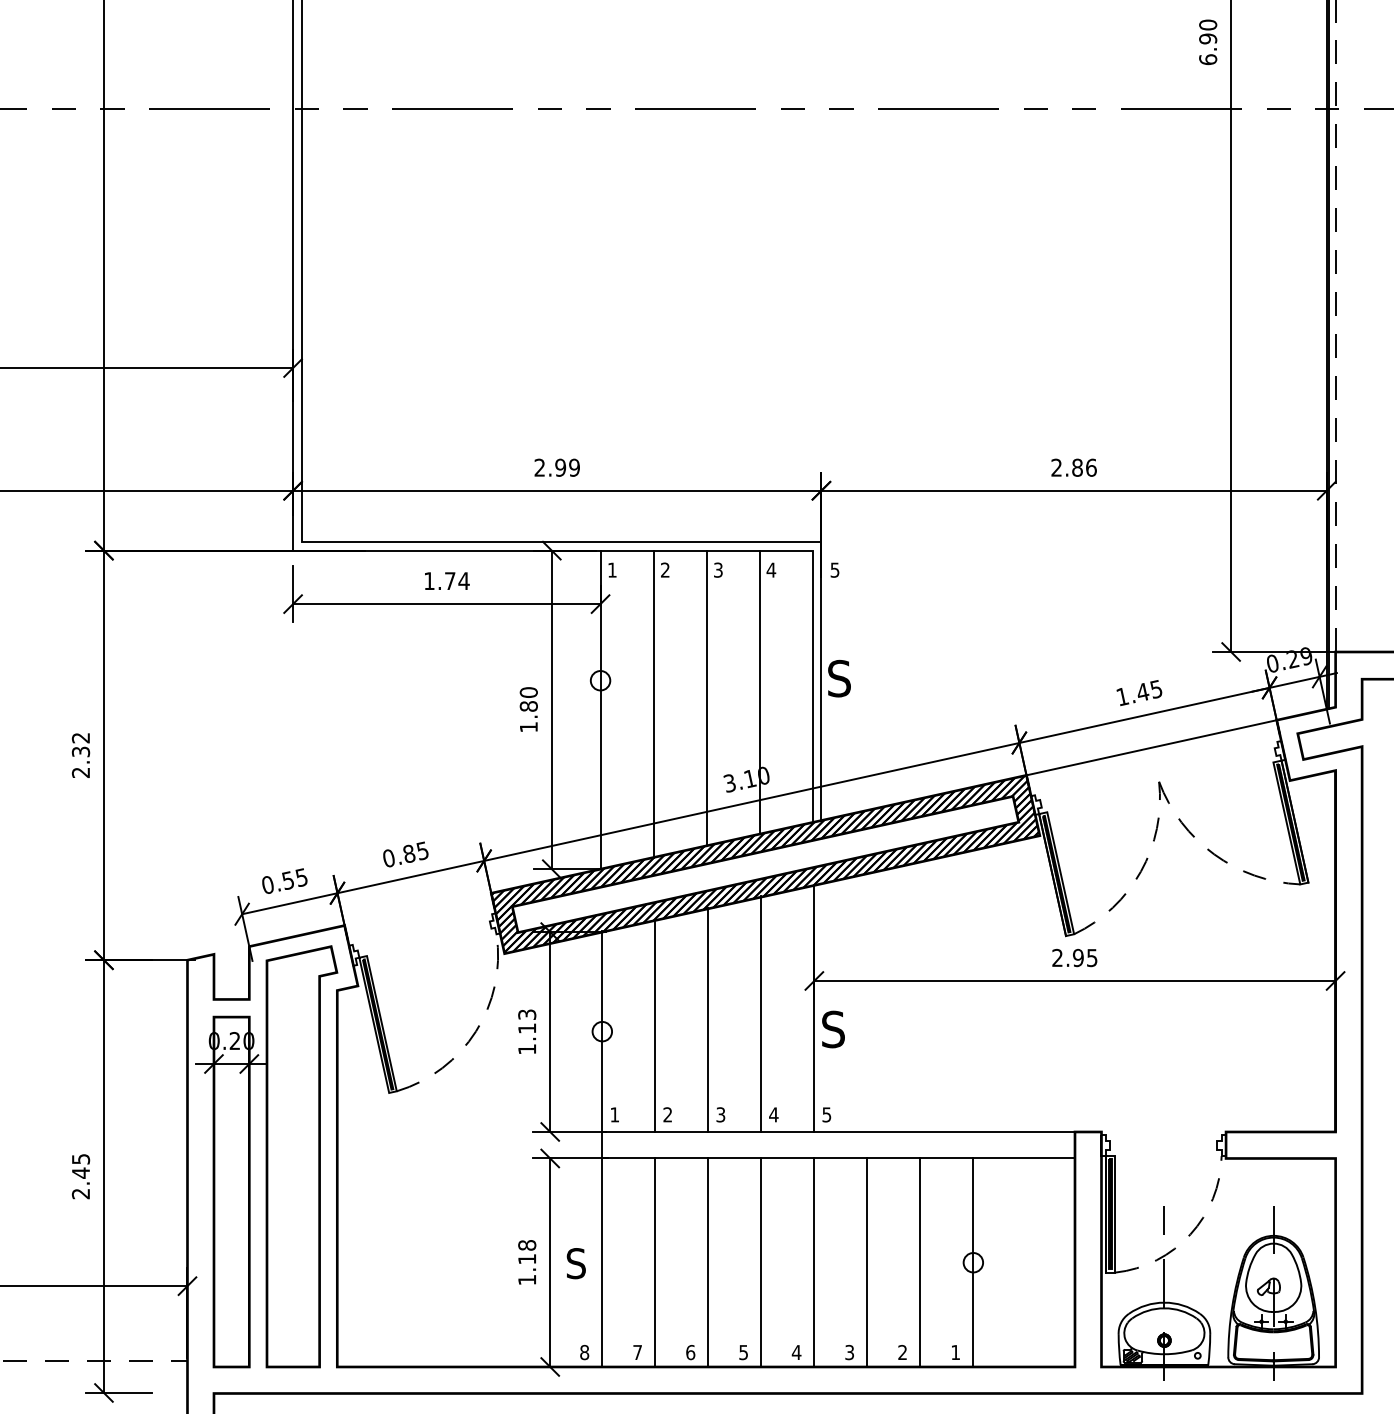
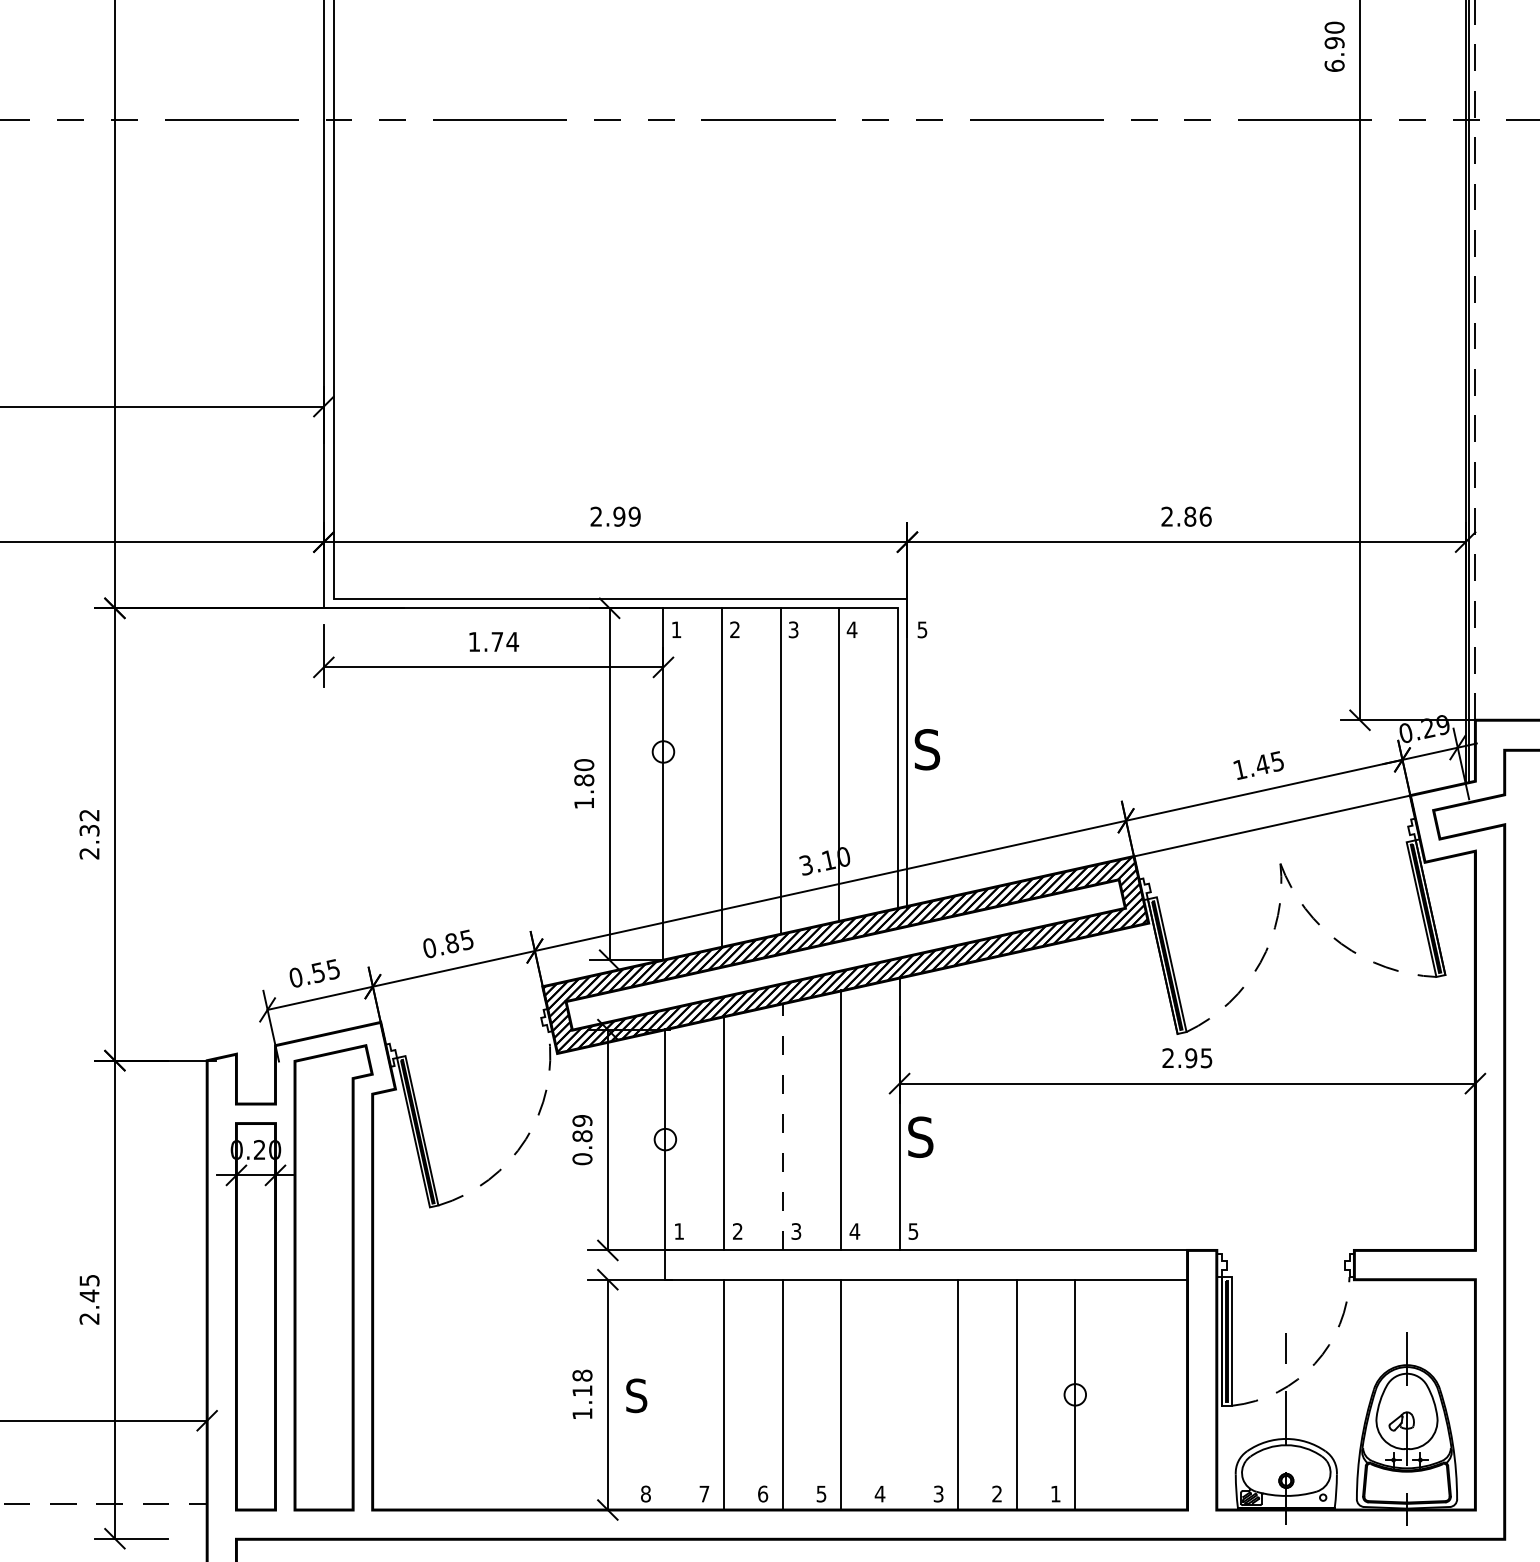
line: (708, 1019) -> (782, 1126), solid -> dashed
text: (527, 1031) -> (582, 1139), 1.13 -> 0.89
line: (602, 1262) -> (665, 1394), removed
line: (814, 1262) -> (899, 1394), removed

